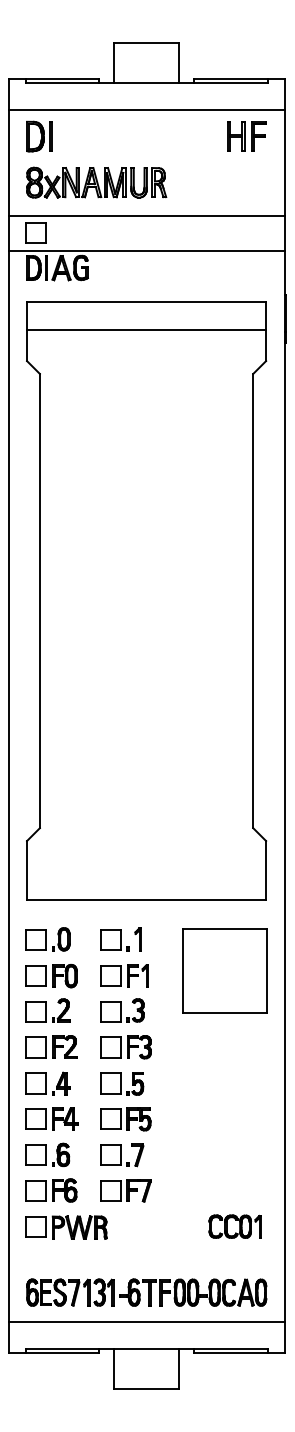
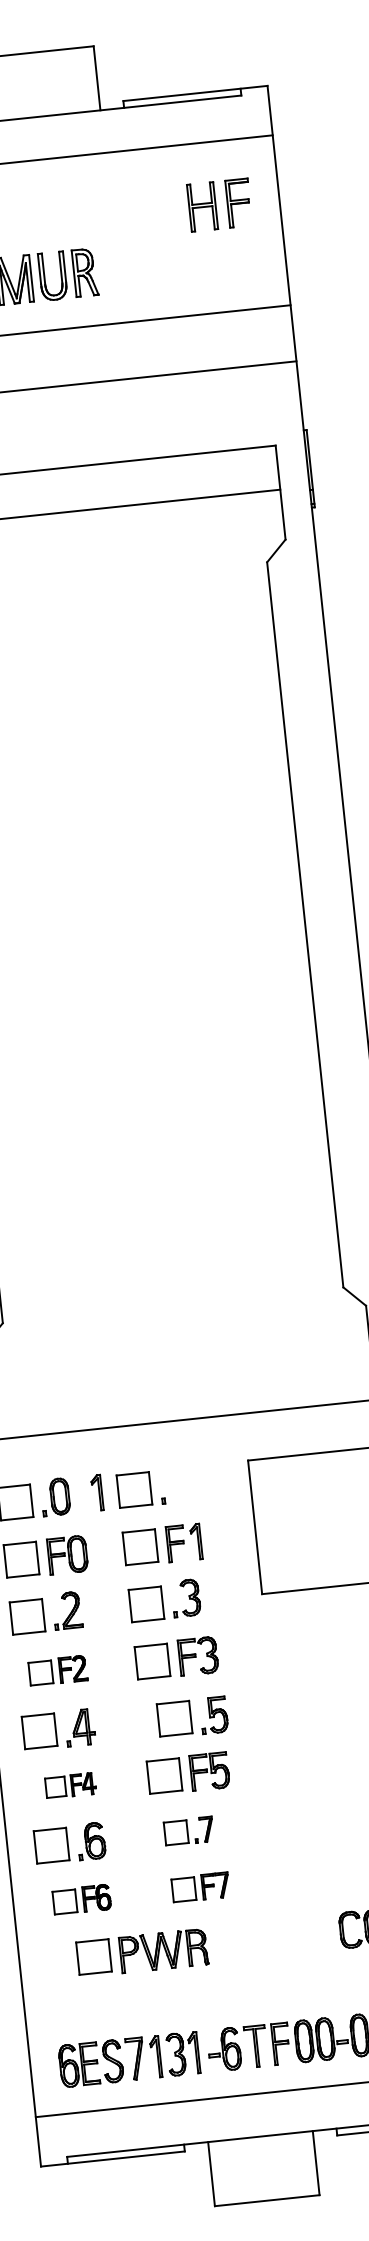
part: (246, 136) -> (218, 205), moved
part: (137, 939) -> (95, 1493), moved
part: (51, 1046) -> (57, 1669), size x0.7
part: (122, 1083) -> (193, 1716), moved
part: (51, 1118) -> (70, 1784), size x0.6
part: (122, 1155) -> (189, 1831), size x0.7
part: (51, 1190) -> (82, 1899), size x0.7
part: (125, 1190) -> (200, 1887), size x0.7
part: (66, 1227) -> (142, 1953), moved

